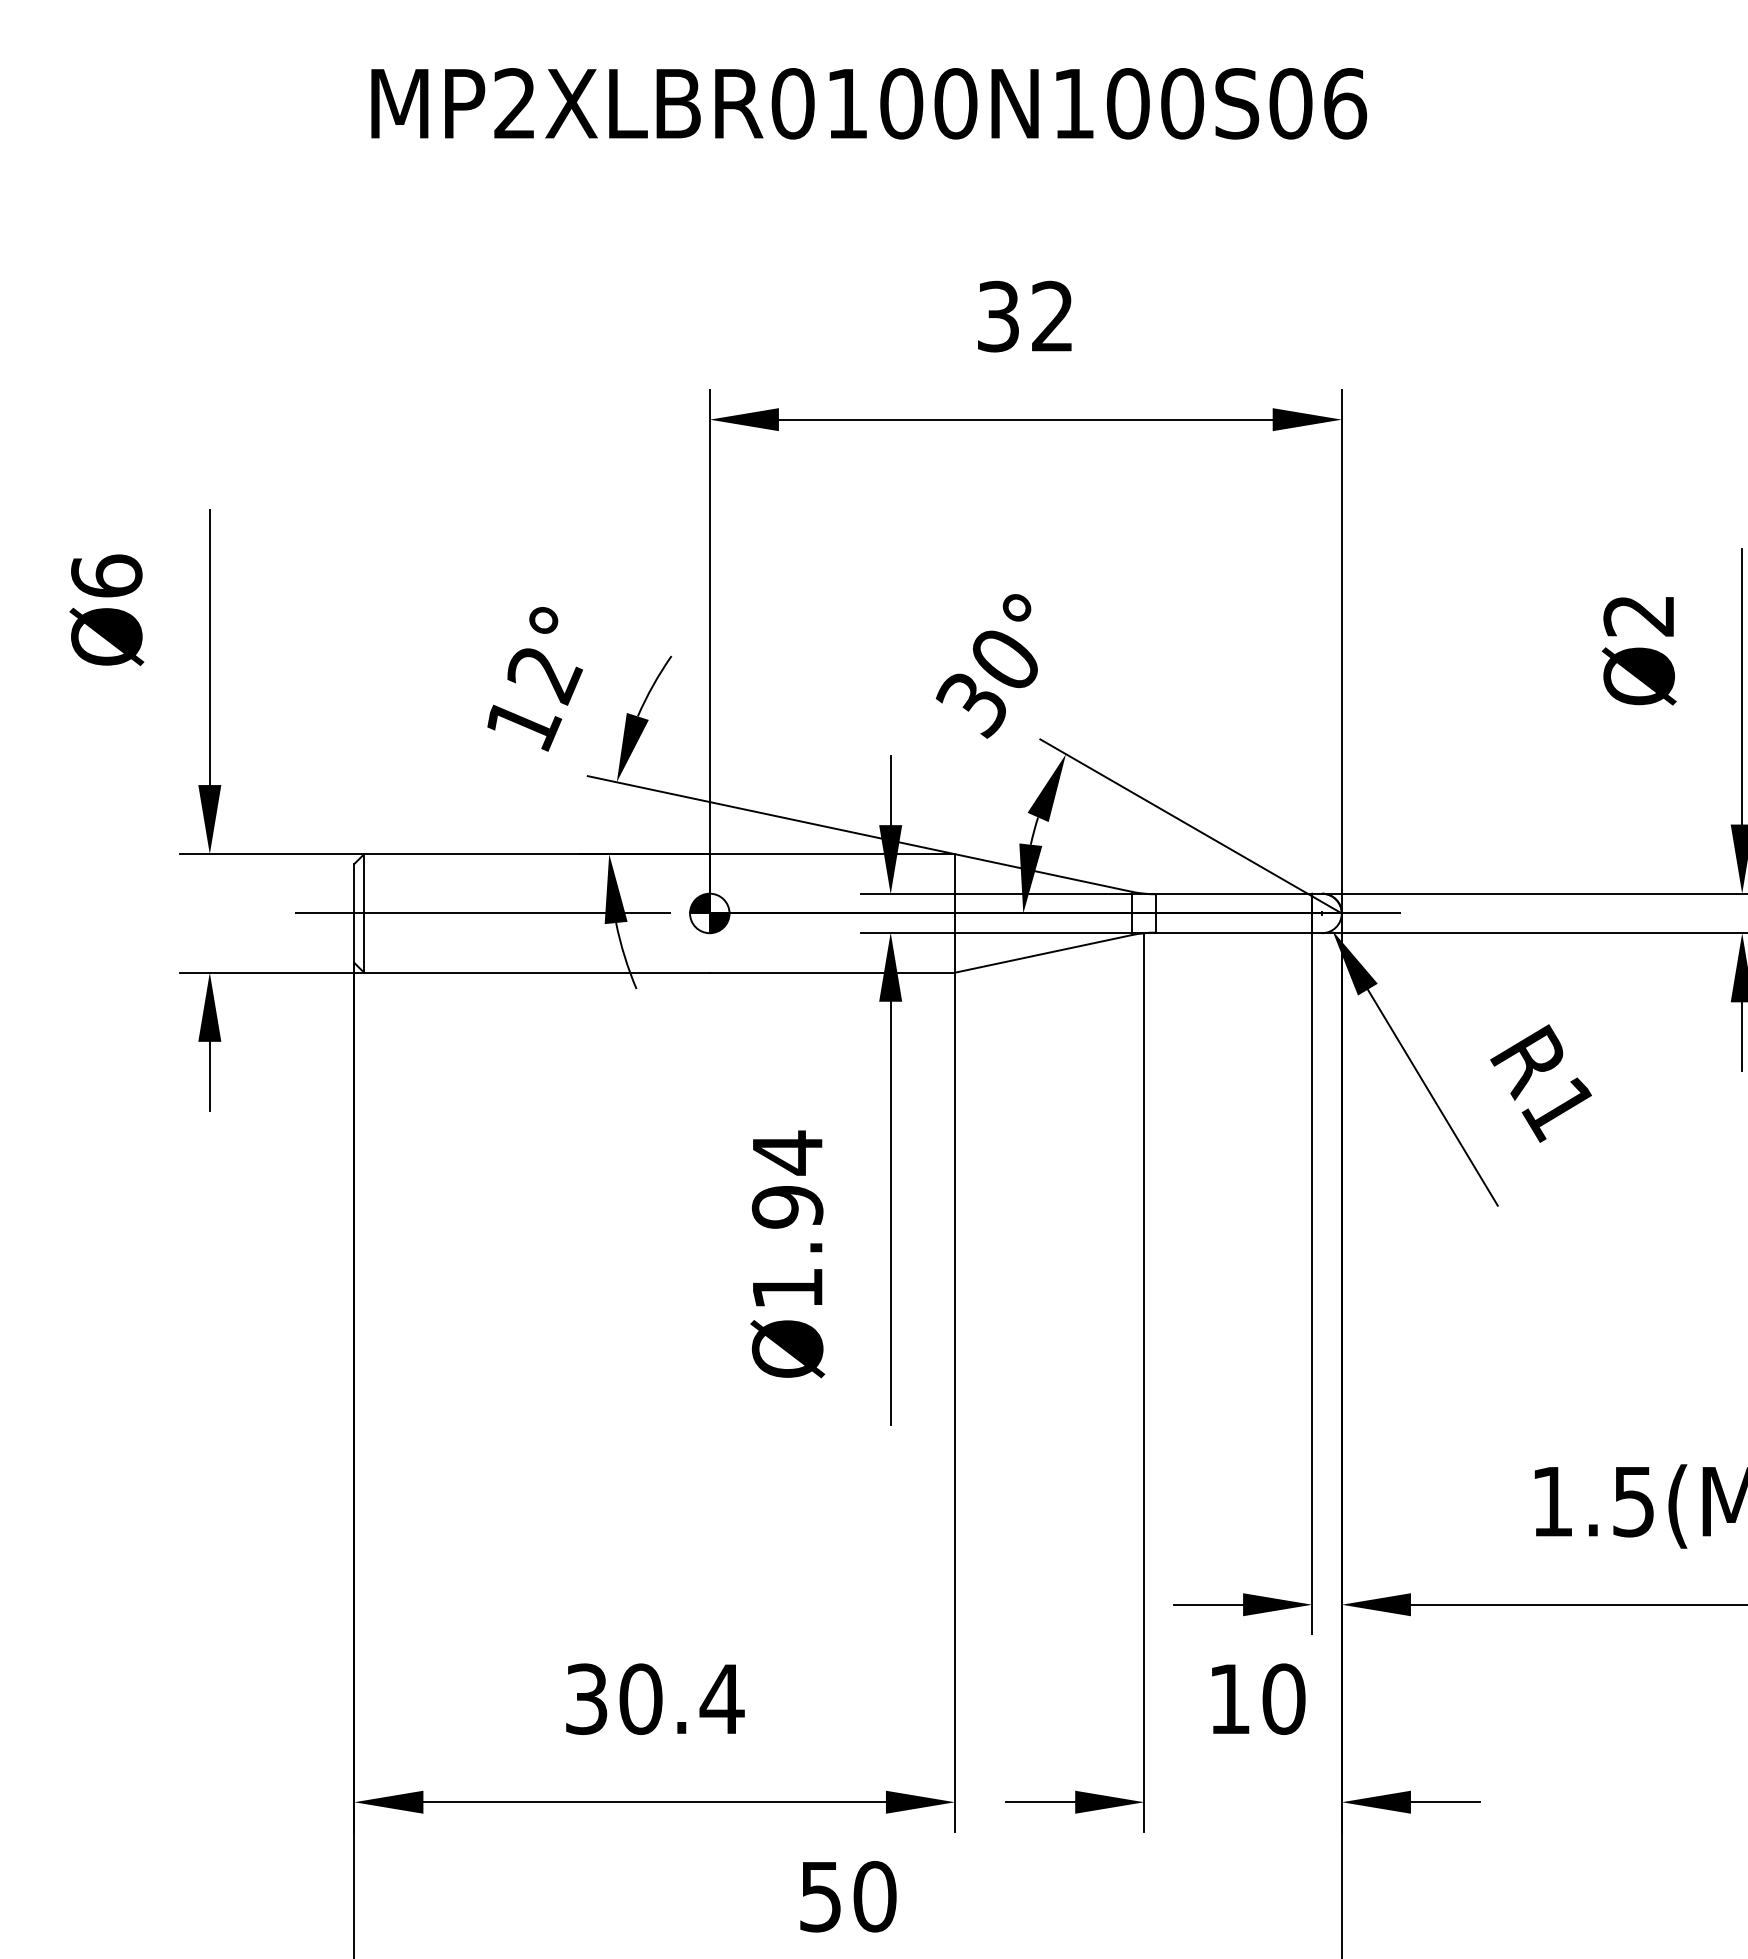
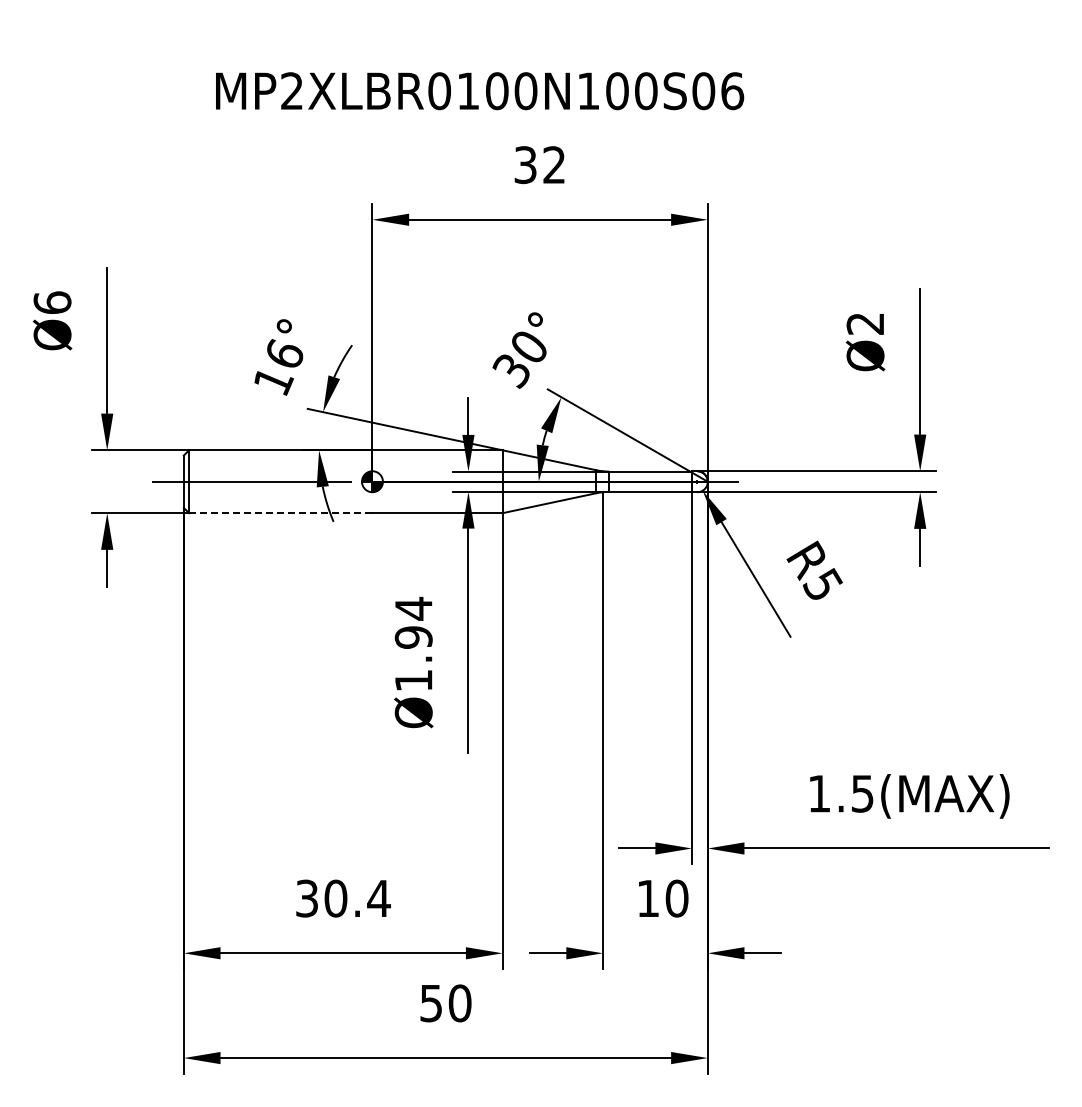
text: (870, 104) -> (480, 91), moved
text: (545, 675) -> (285, 355), 12° -> 16°
line: (536, 973) -> (280, 513), solid -> dashed
text: (1558, 1109) -> (822, 585), R1 -> R5

